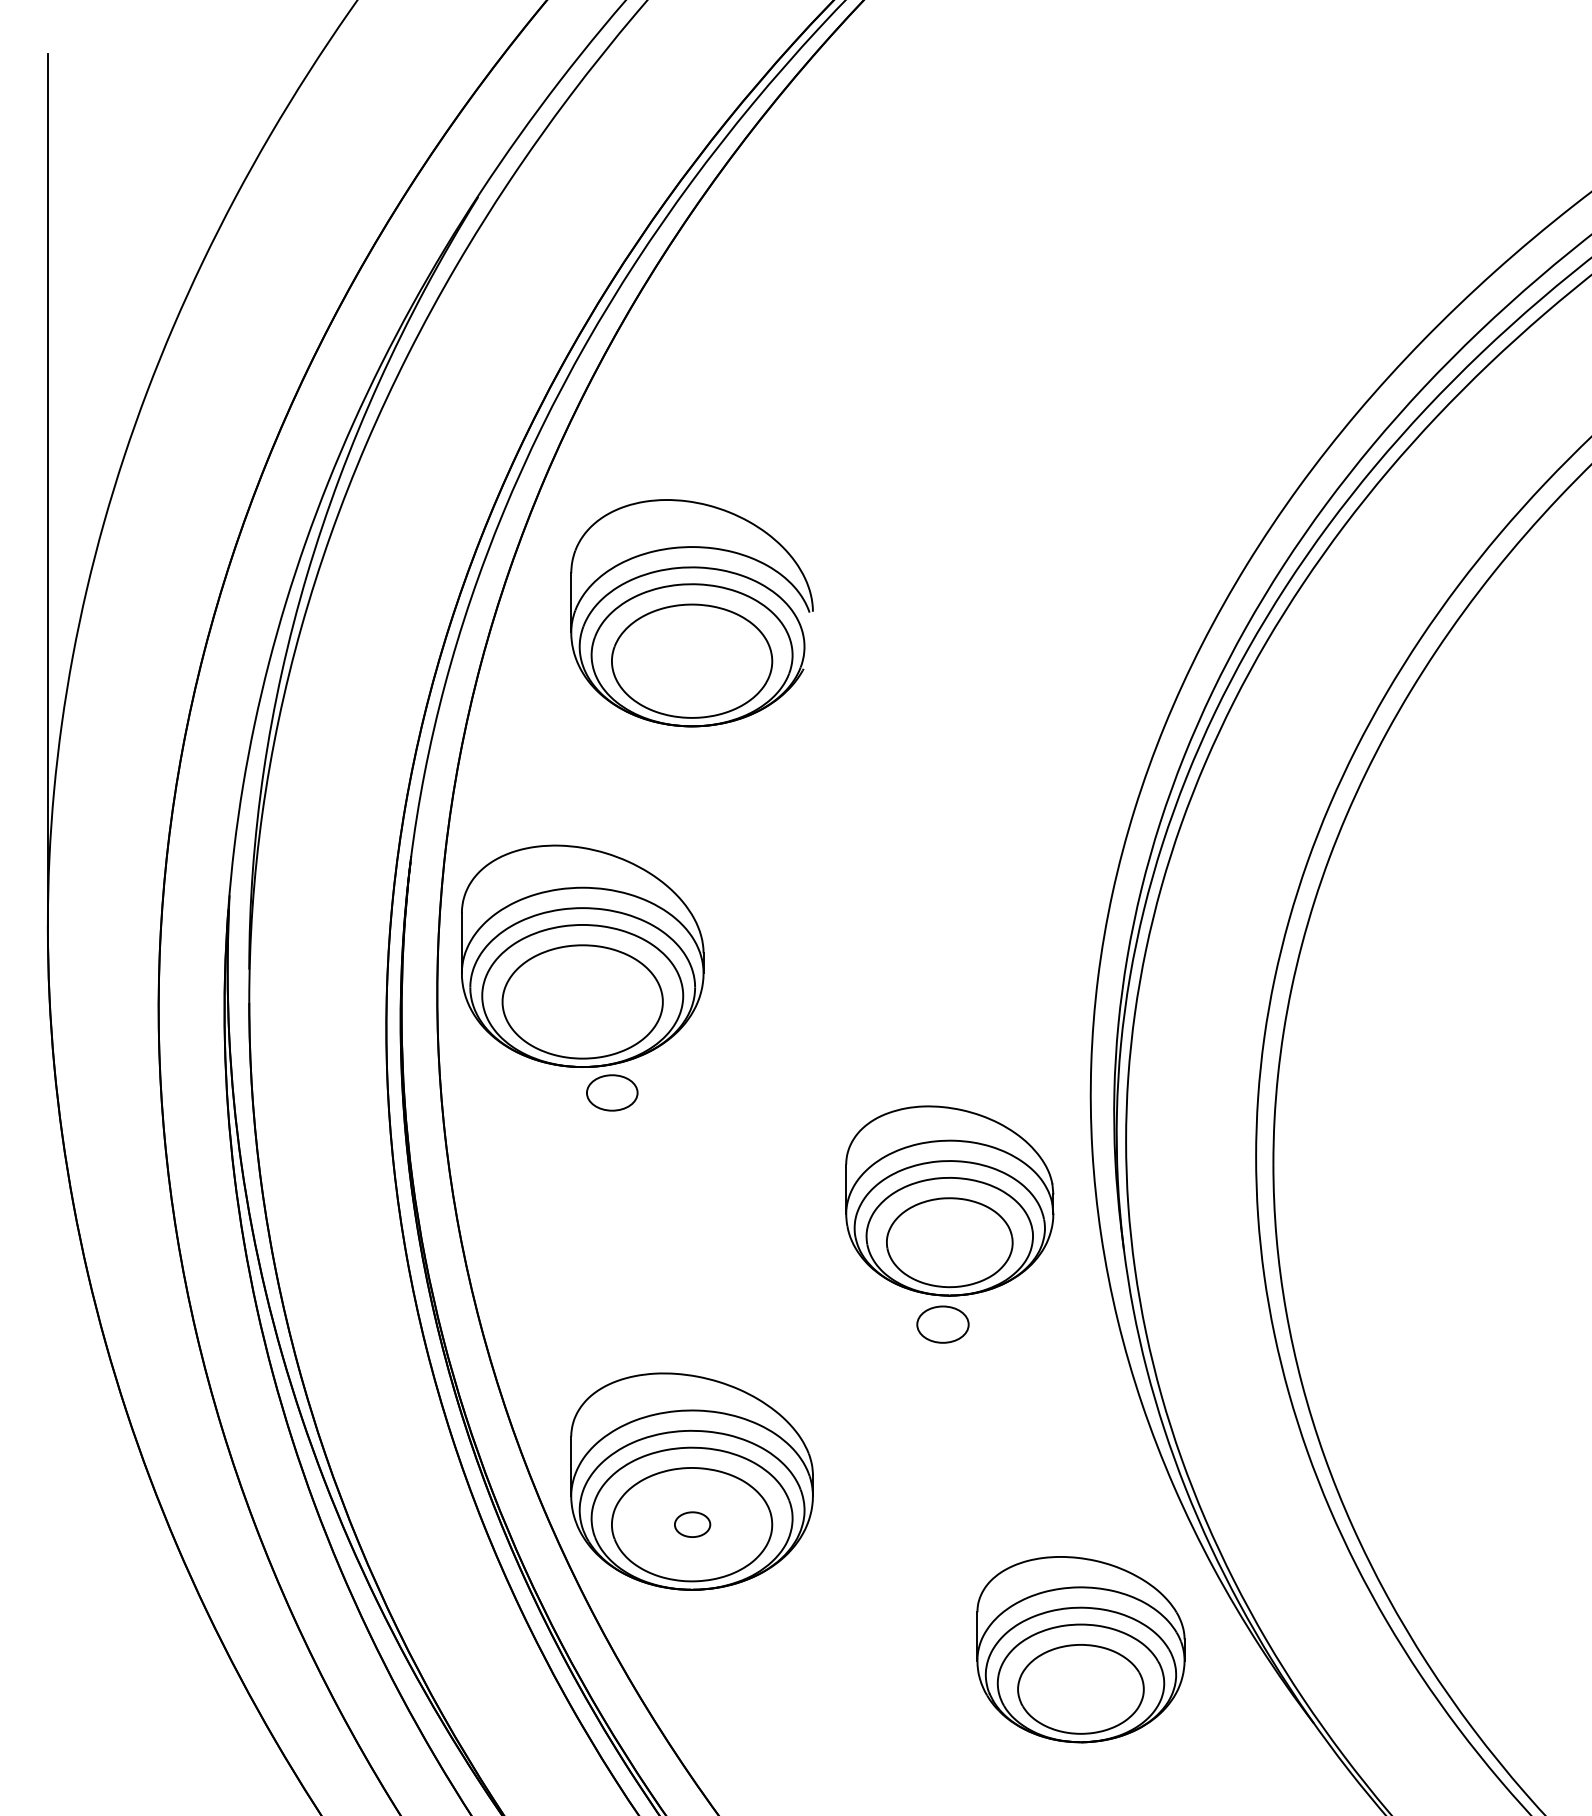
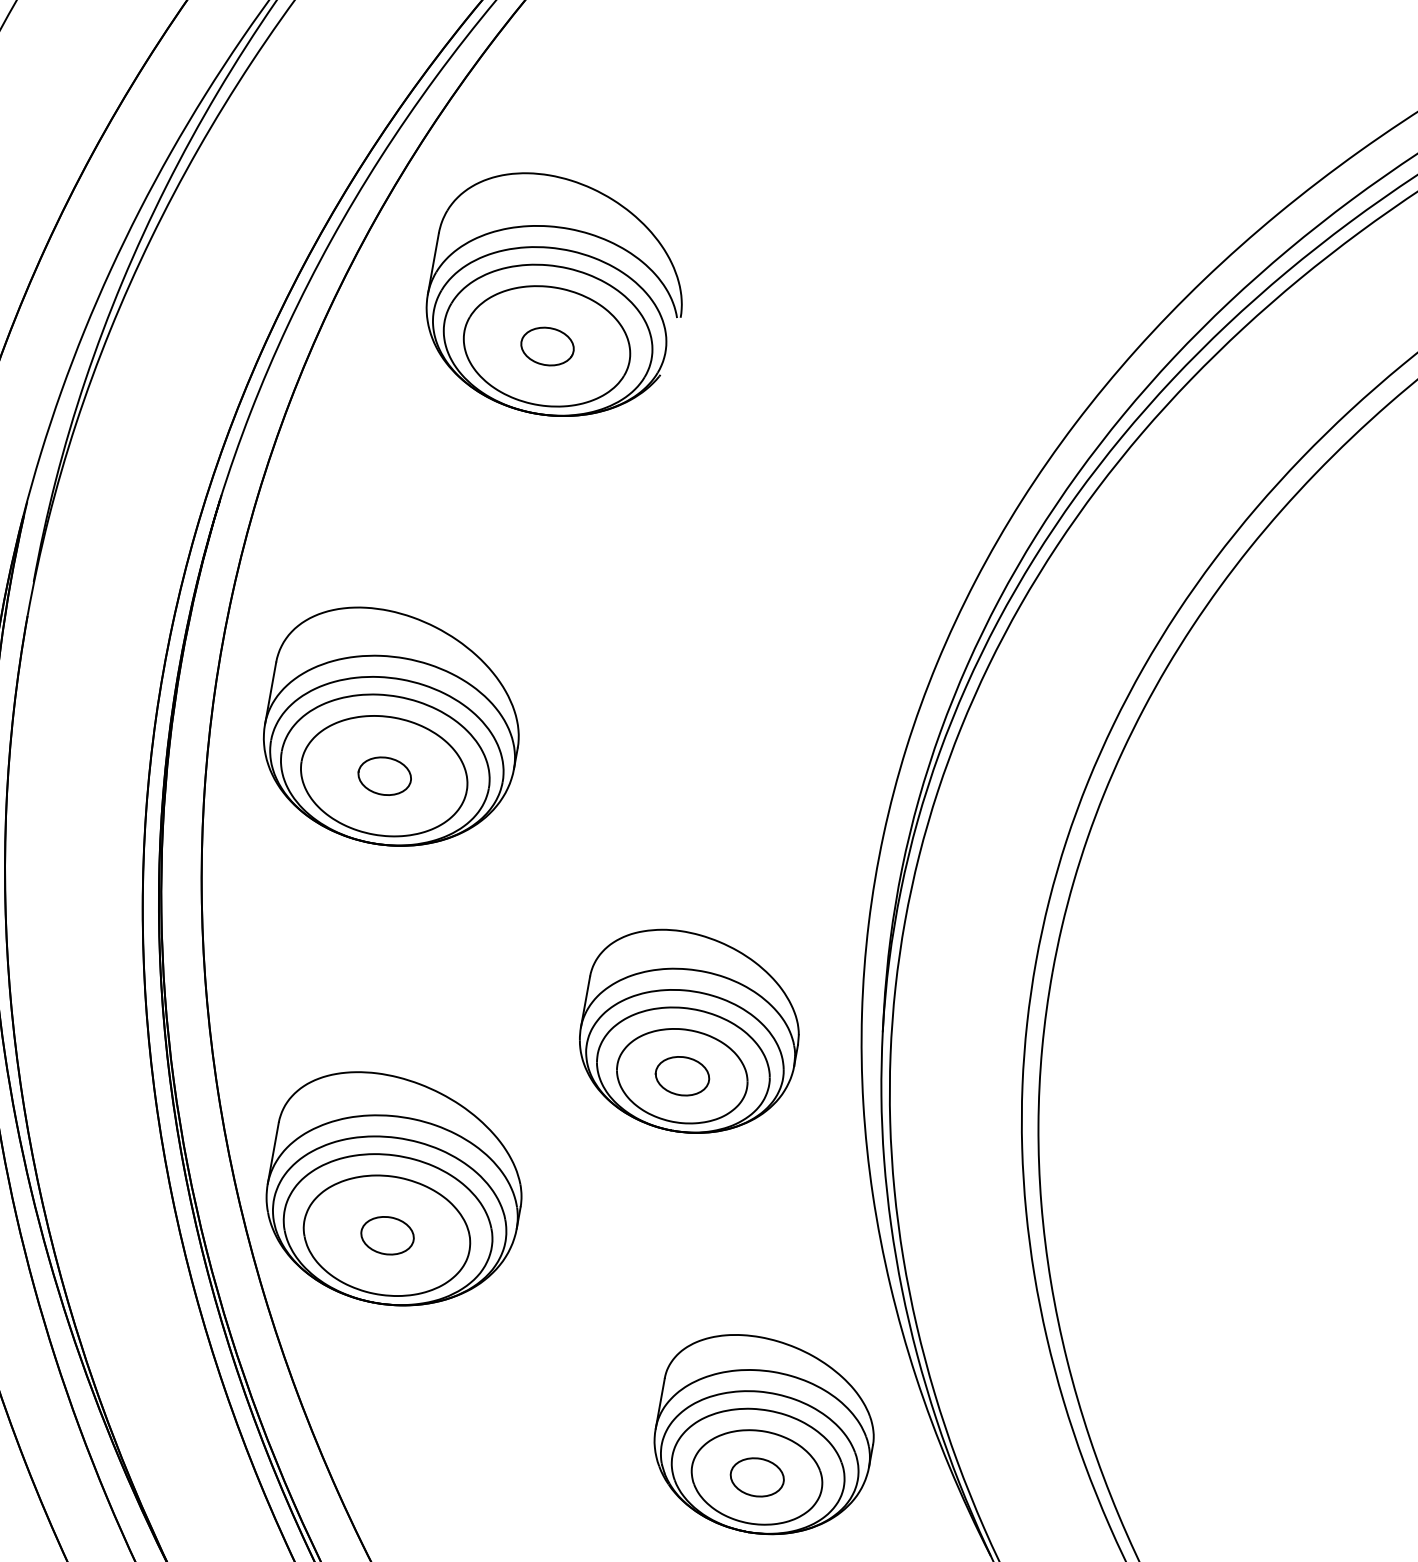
part: (692, 660) -> (547, 345), added
part: (582, 955) -> (392, 728), moved
part: (949, 1200) -> (689, 1032), moved
part: (692, 1524) -> (387, 1235), size x1.43
part: (1080, 1689) -> (756, 1477), added

